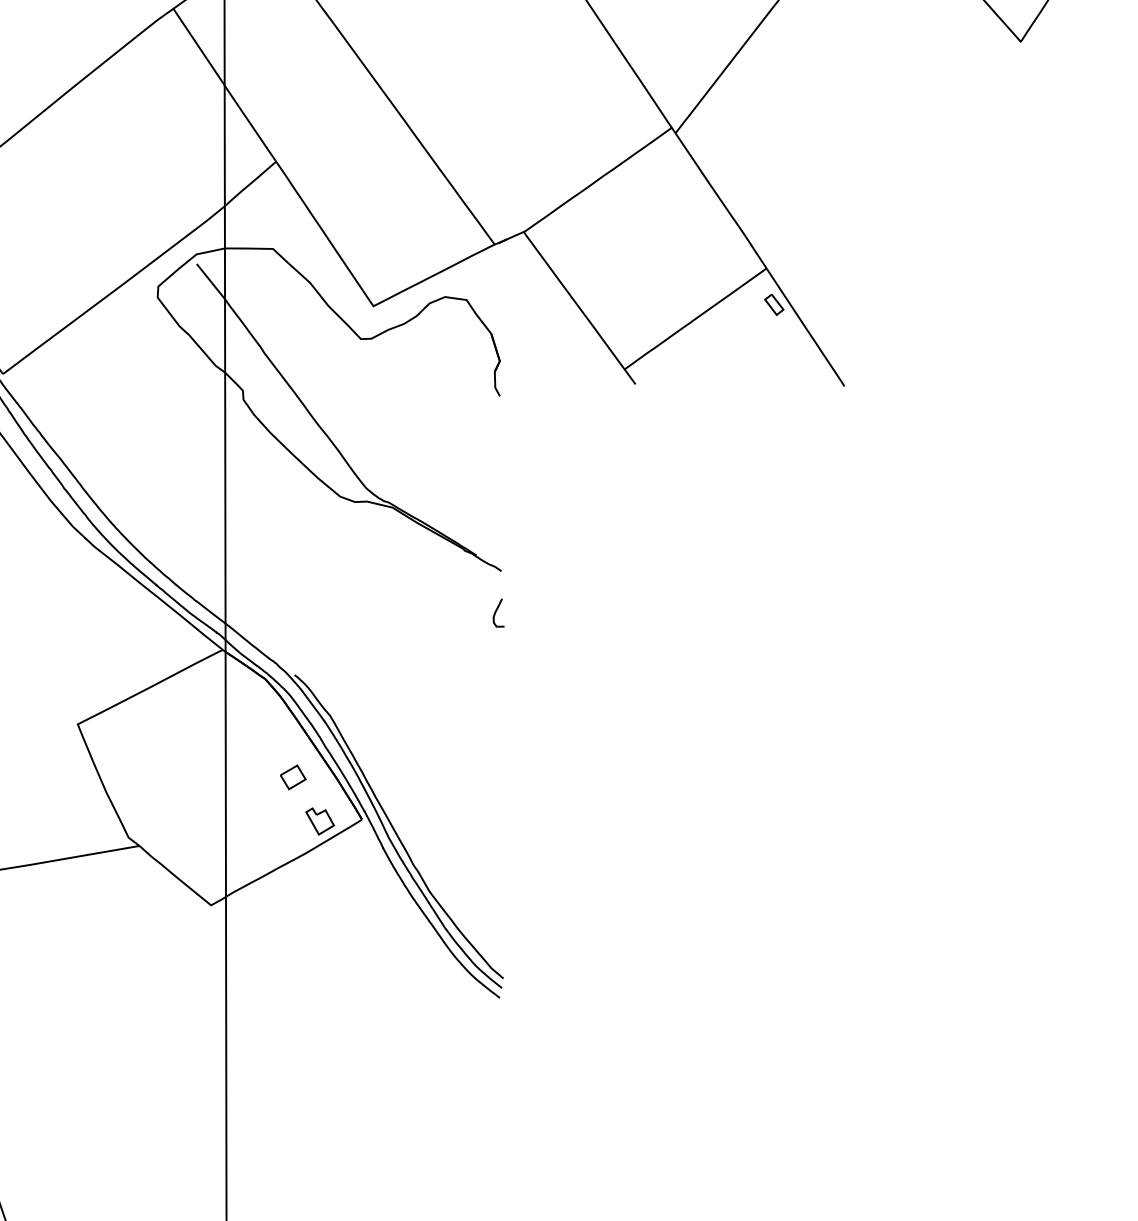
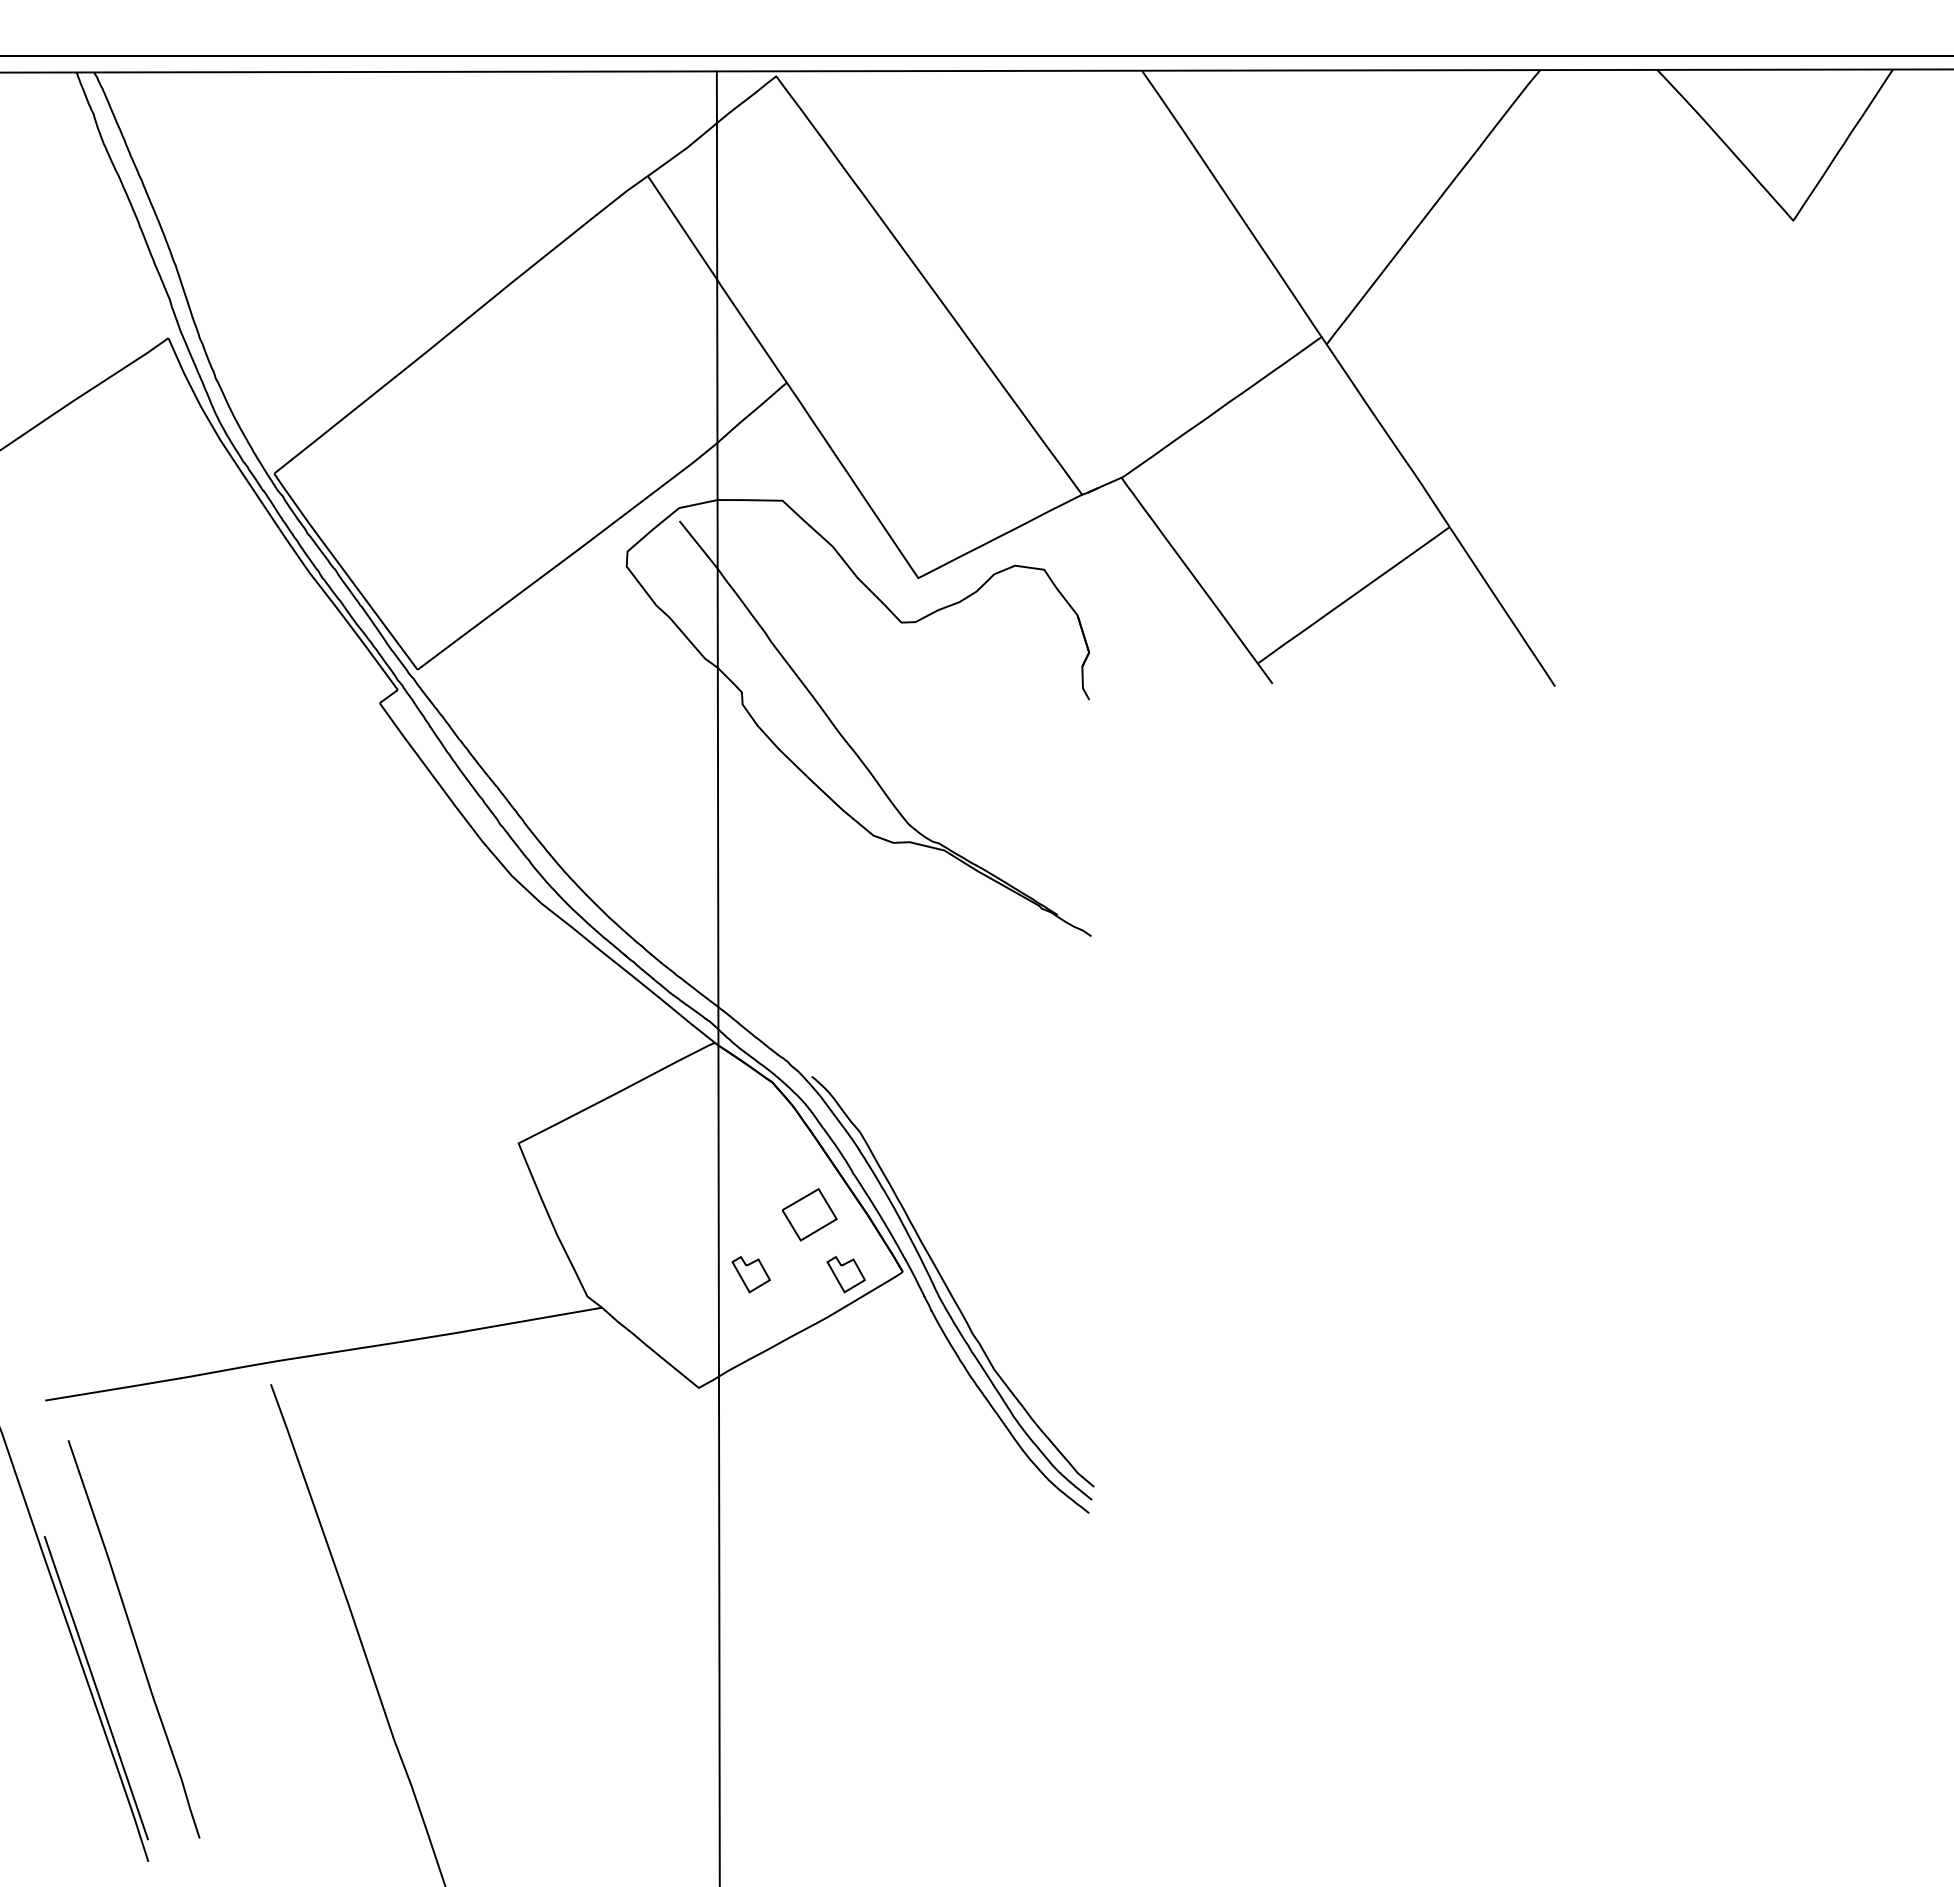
part: (773, 304) -> (1459, 575), removed
curve: (496, 612) -> (1084, 991), removed
part: (292, 777) -> (809, 1215), size x1.6
part: (249, 821) -> (750, 1274), added

